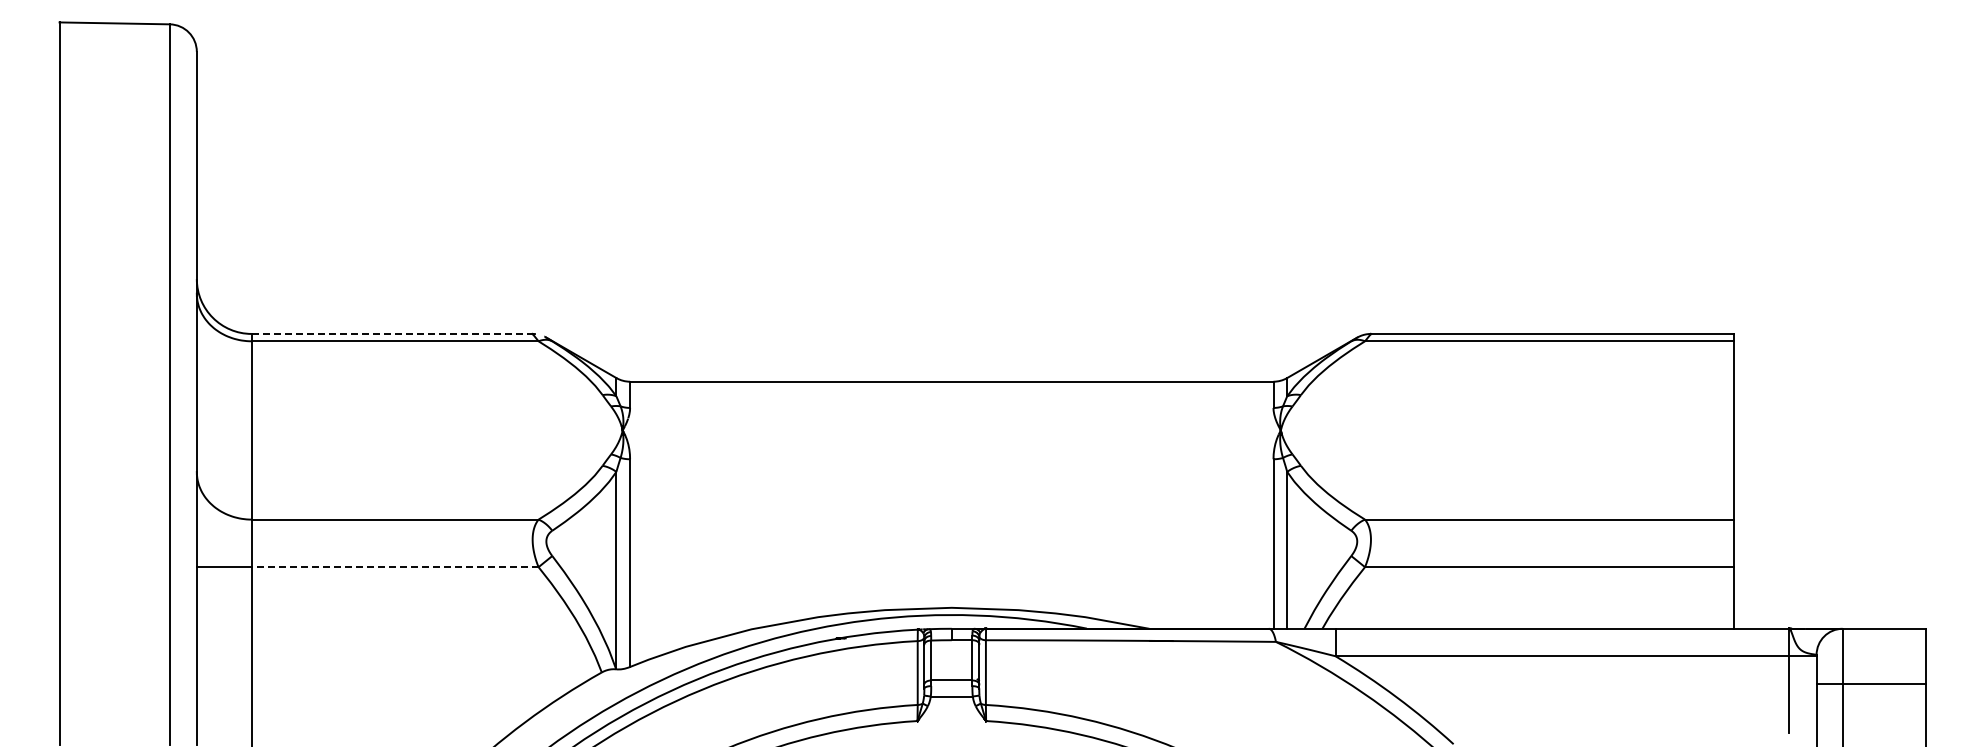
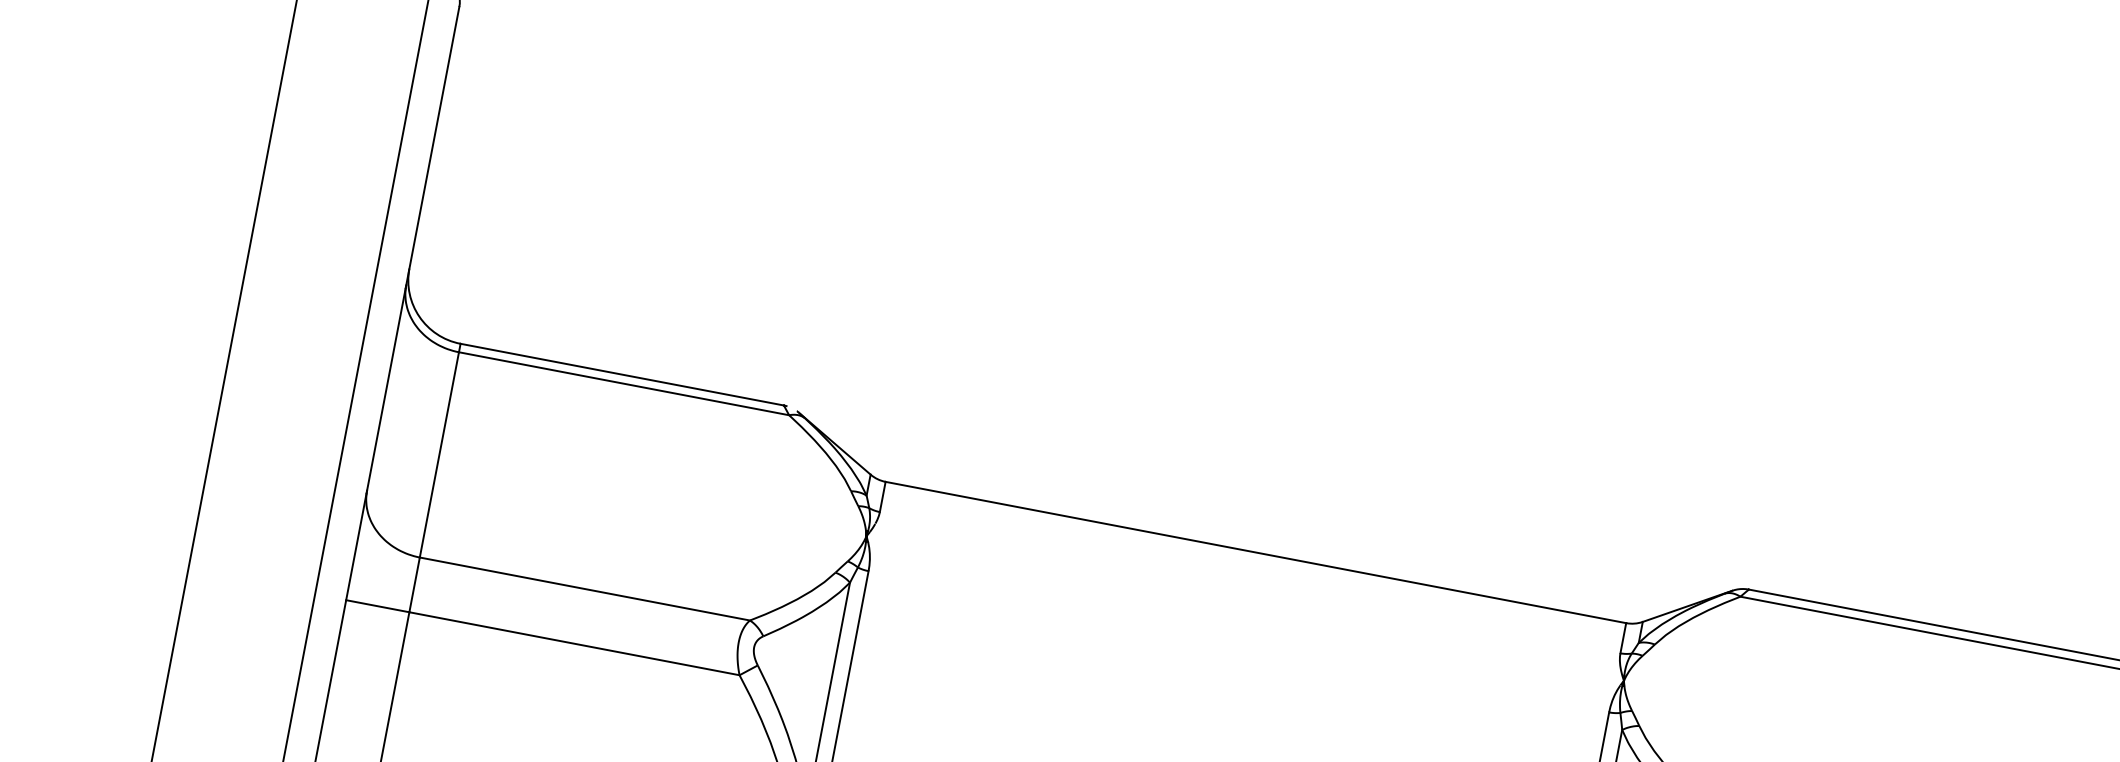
line: (392, 333) -> (622, 374), dashed -> solid
line: (394, 567) -> (573, 643), dashed -> solid

